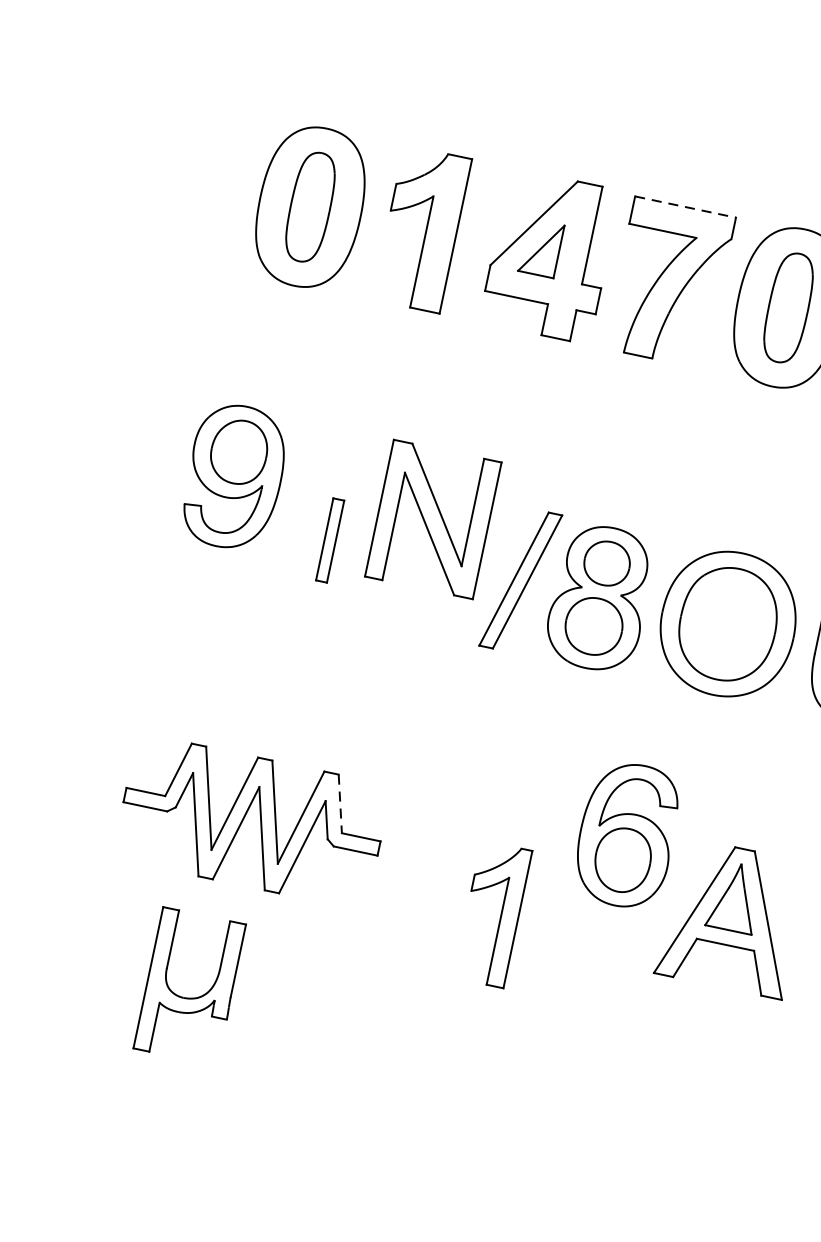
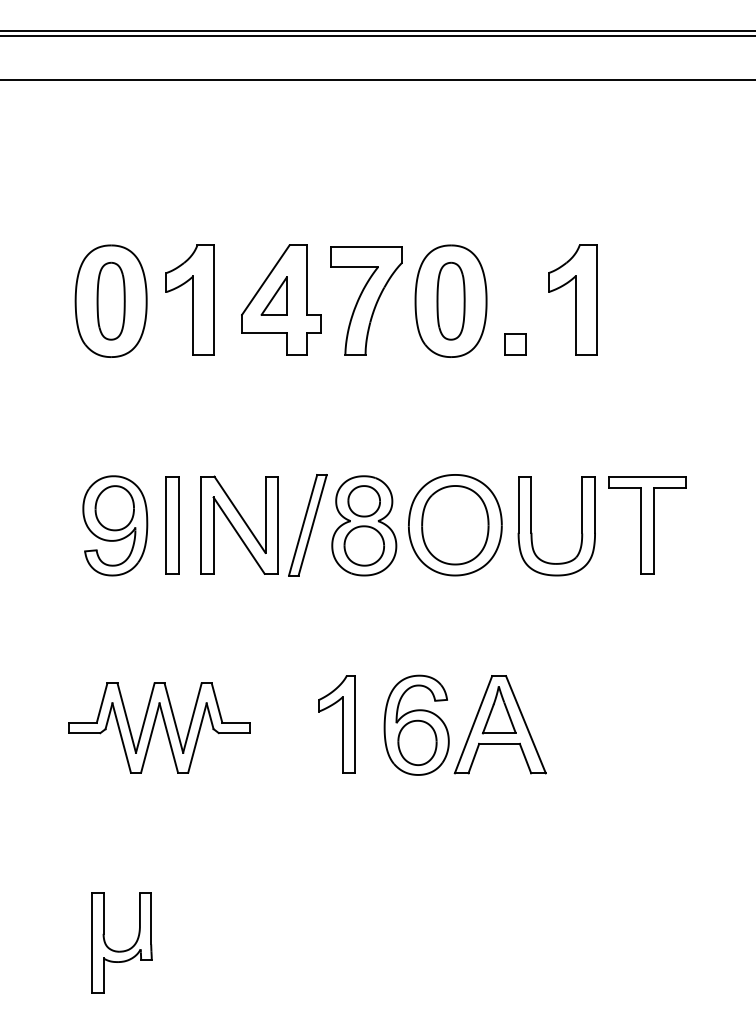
line: (685, 207) -> (366, 247), dashed -> solid
part: (235, 476) -> (115, 525), moved
part: (433, 518) -> (239, 524), moved
part: (330, 540) -> (172, 525), size x1.67
line: (340, 804) -> (217, 703), dashed -> solid
part: (626, 833) -> (416, 724), moved
part: (492, 914) -> (336, 724), moved
part: (187, 996) -> (121, 950), moved

